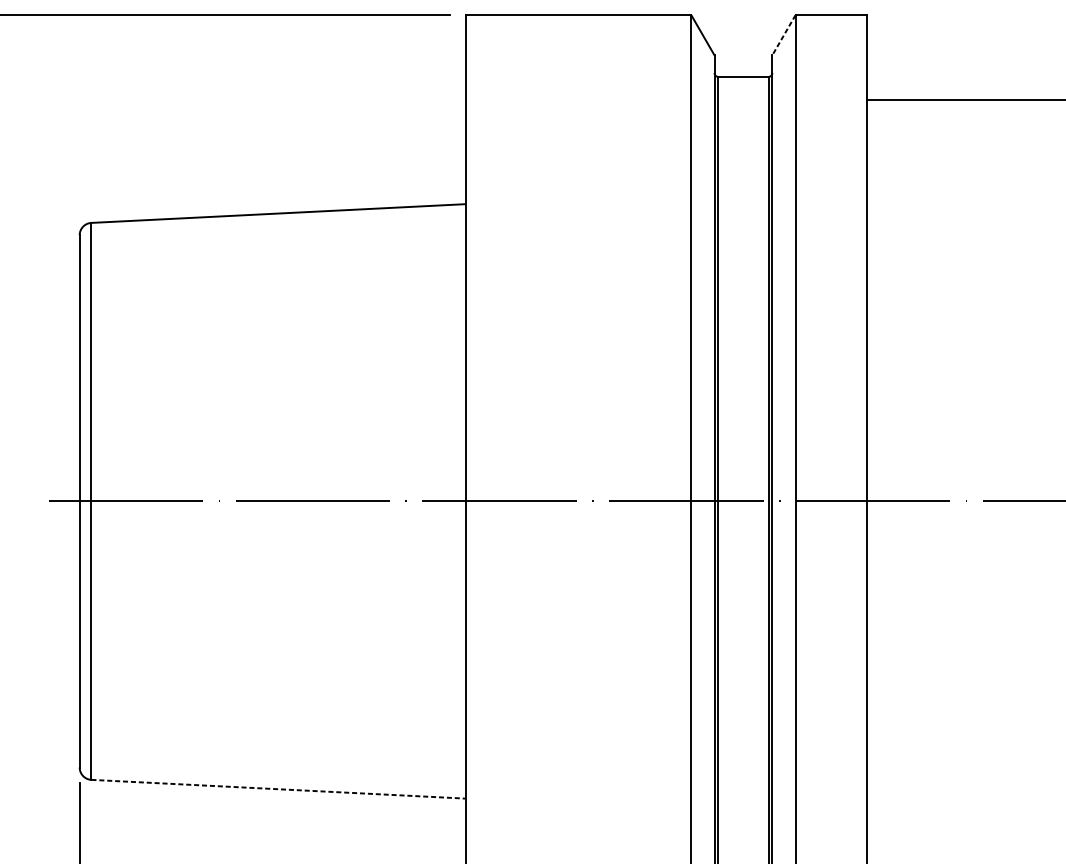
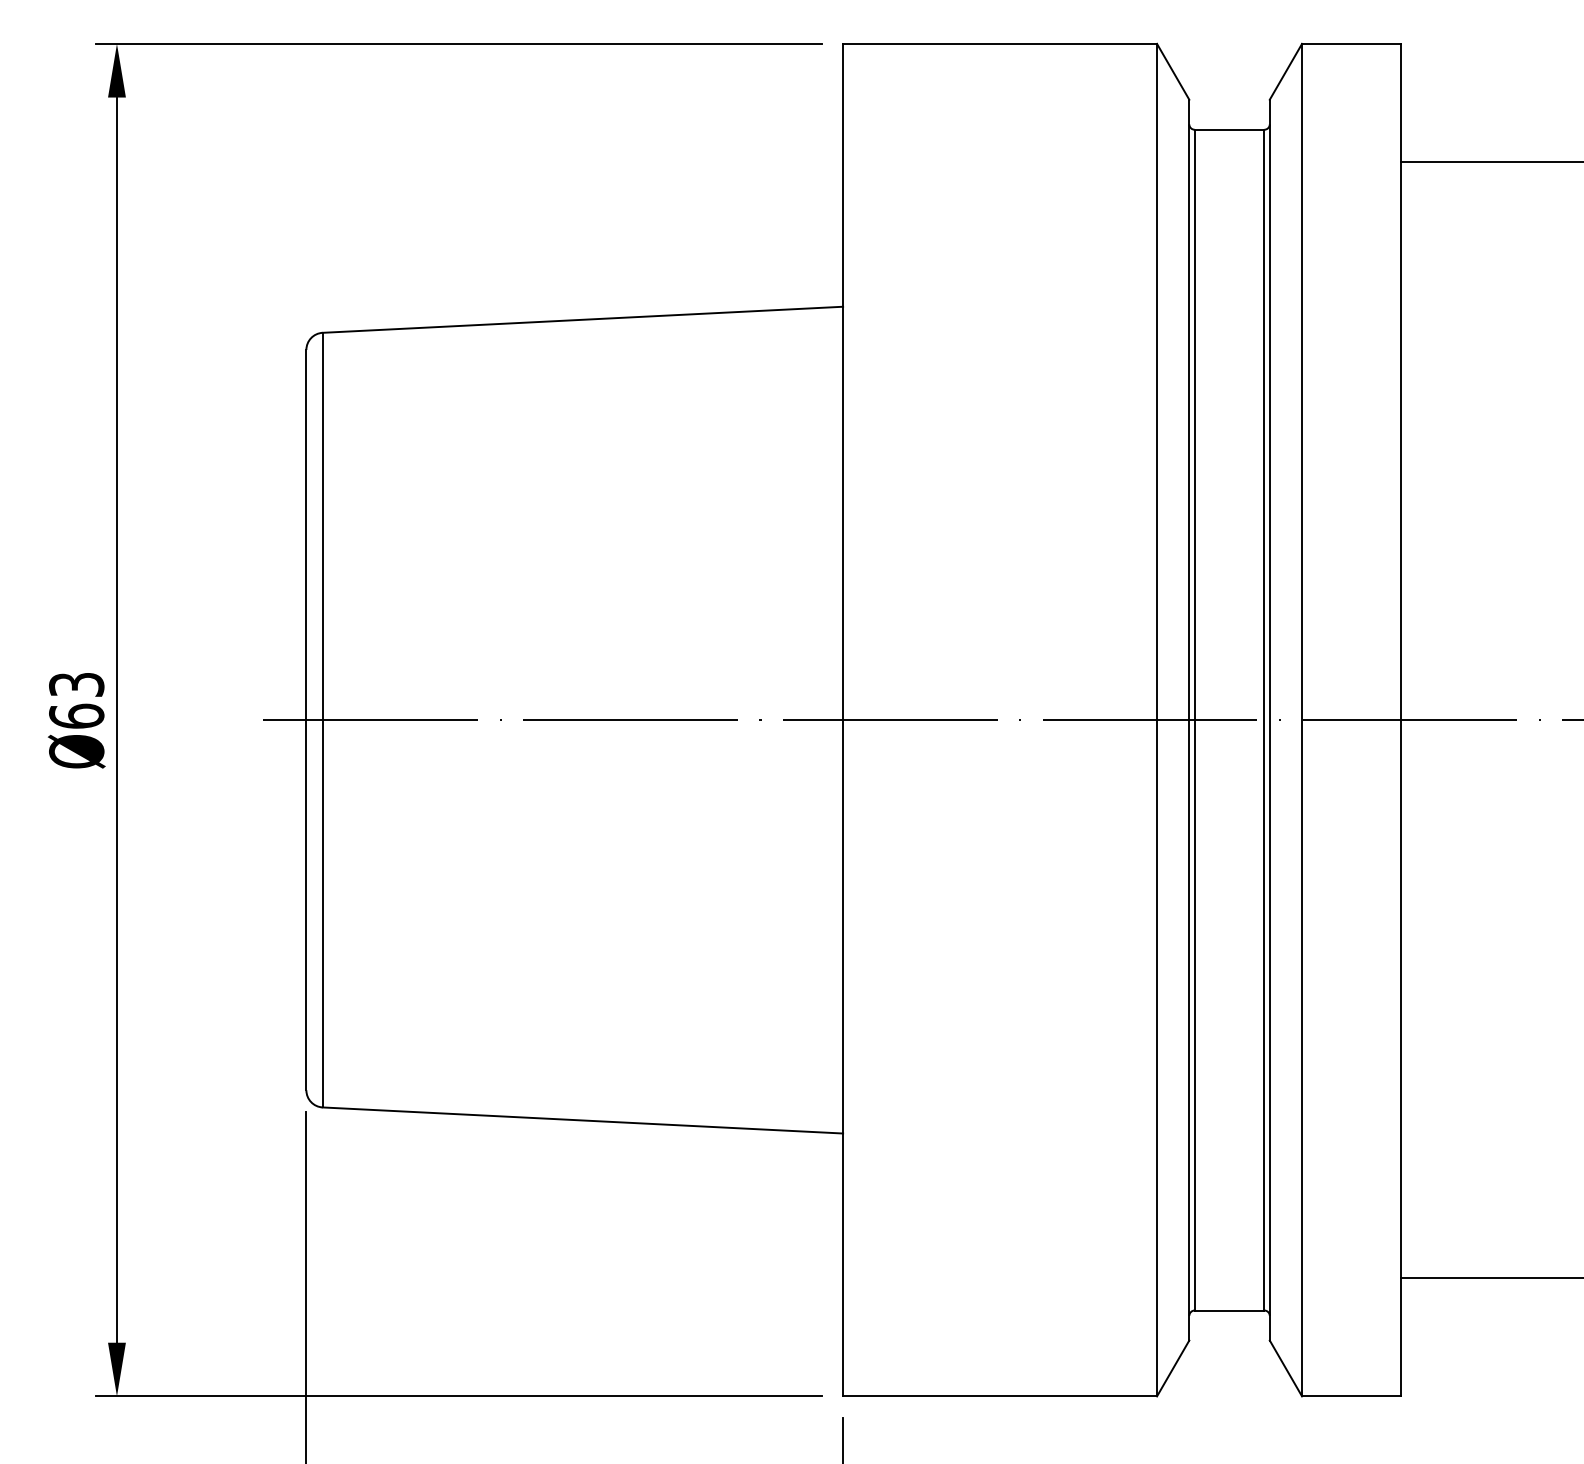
line: (783, 35) -> (1285, 72), dashed -> solid
line: (278, 789) -> (582, 1120), dashed -> solid

